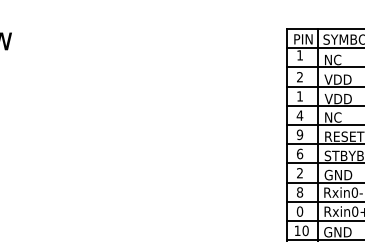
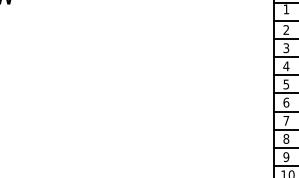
text: (299, 96) -> (285, 48), 1 -> 3
text: (299, 134) -> (285, 84), 9 -> 5
text: (299, 173) -> (285, 121), 2 -> 7
text: (299, 211) -> (285, 157), 0 -> 9

